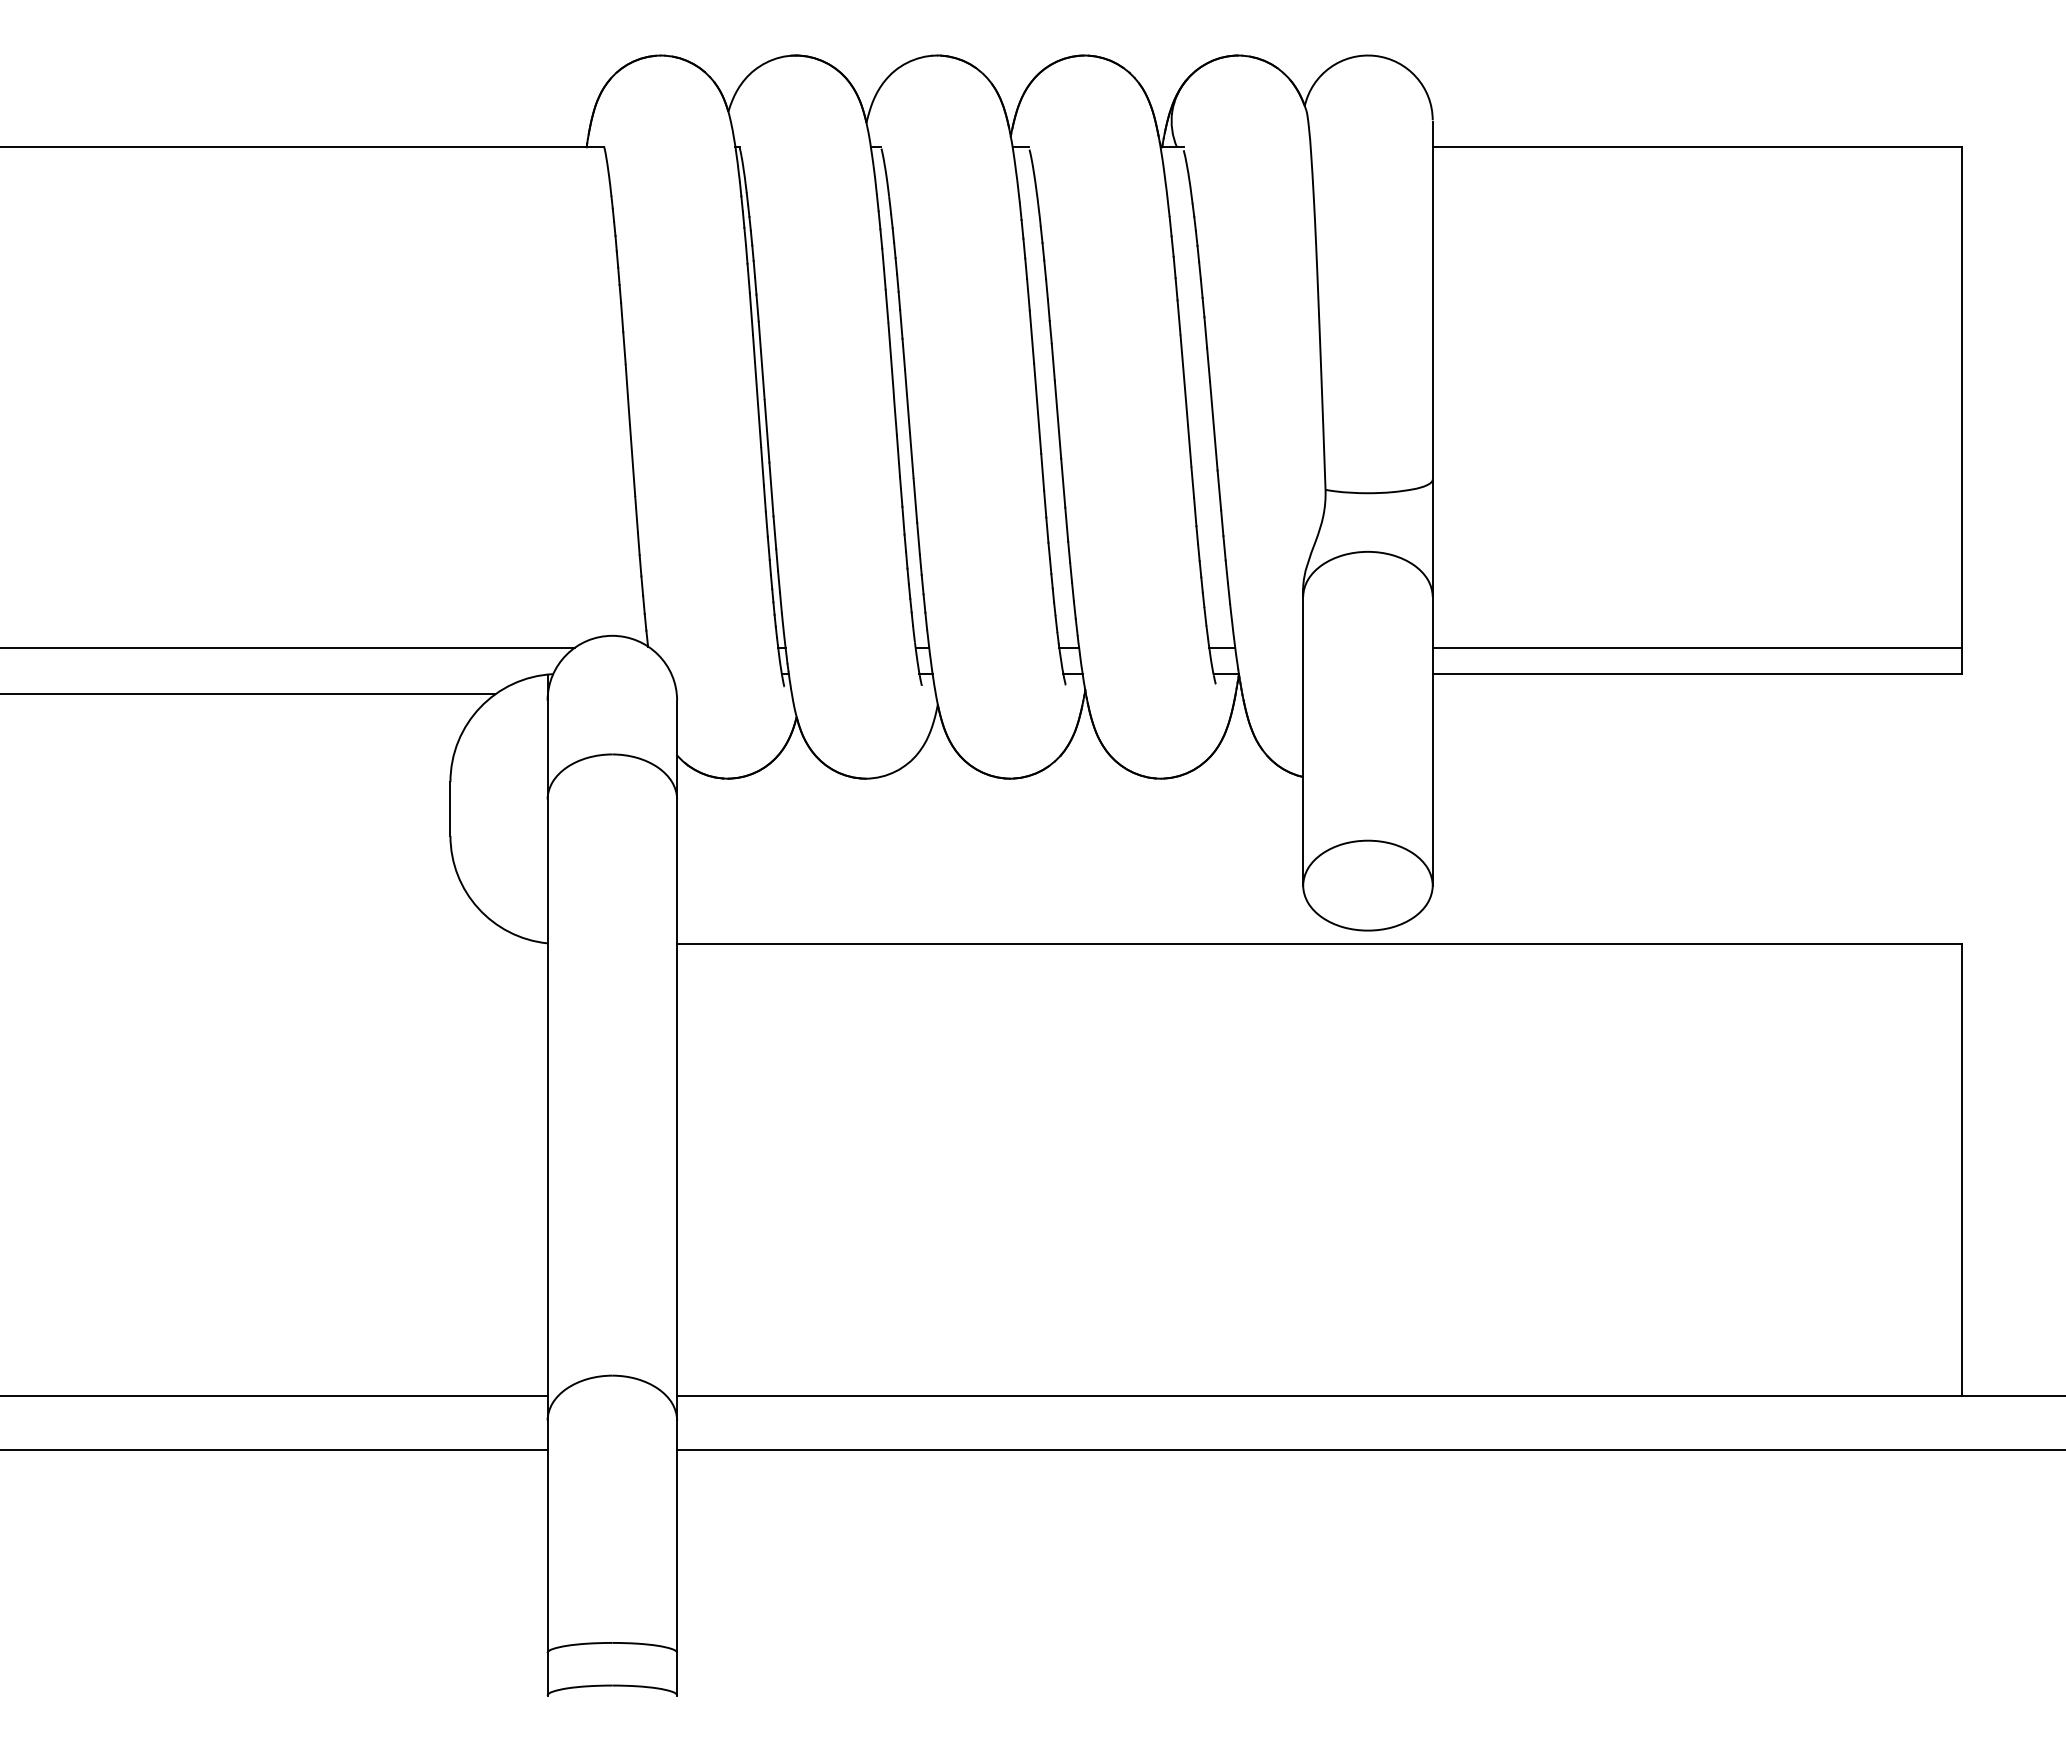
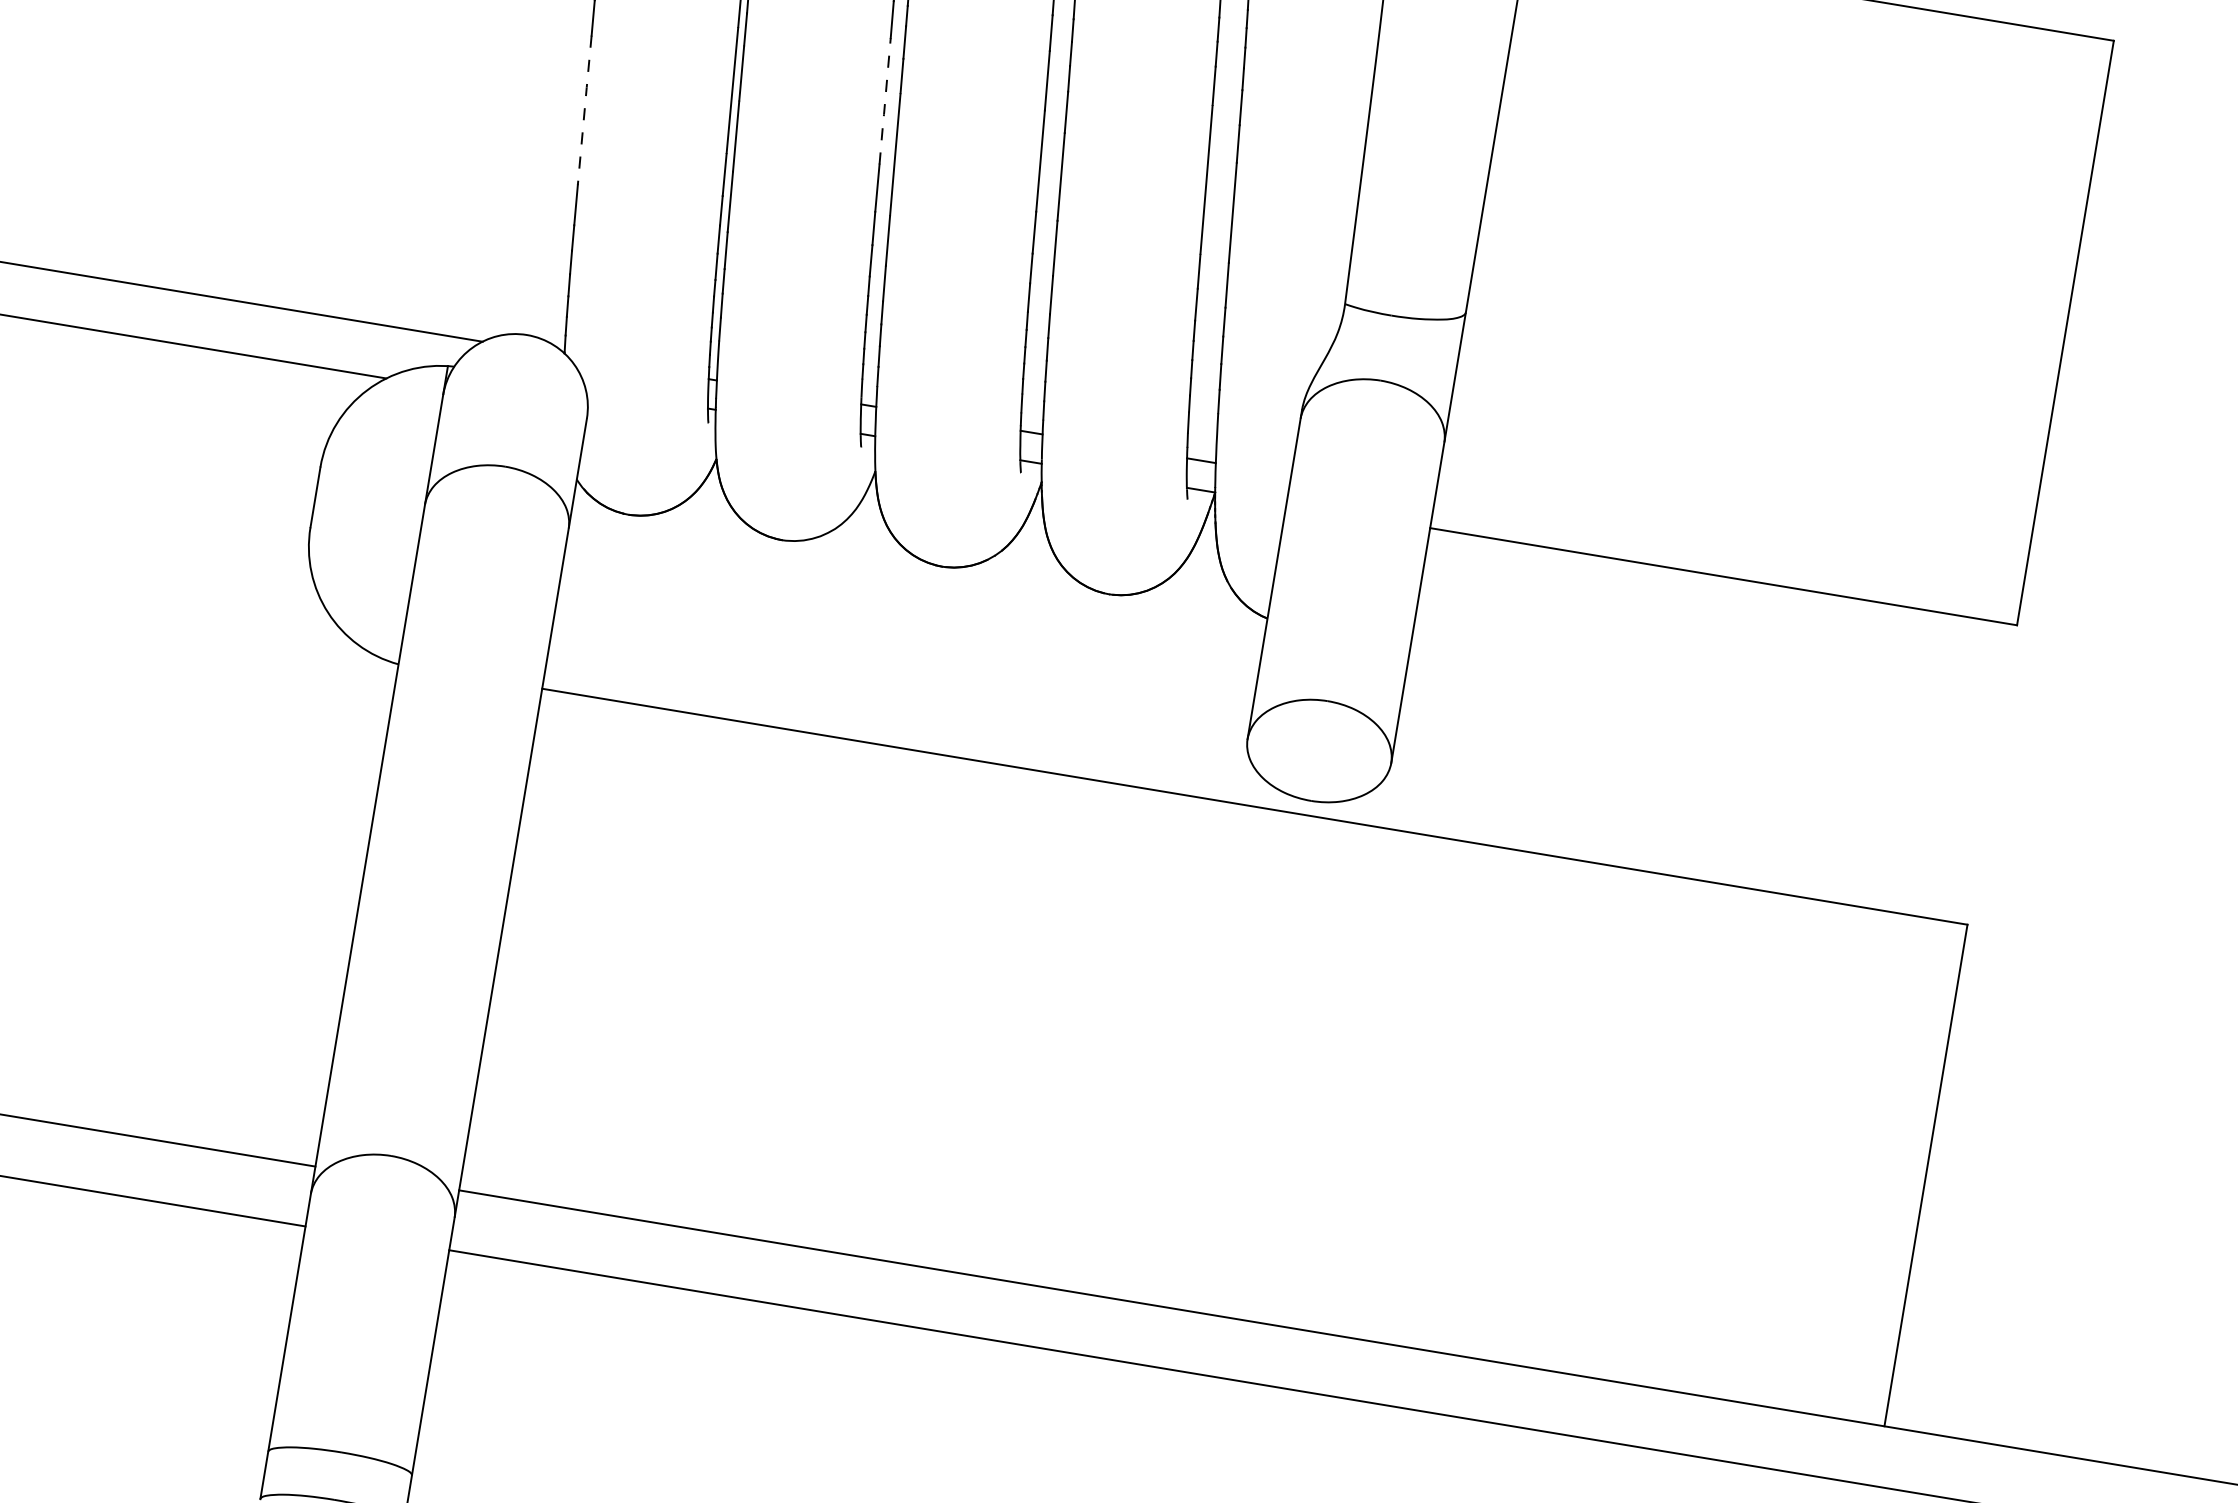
line: (892, 379) -> (884, 102), solid -> dashed
line: (630, 429) -> (584, 109), solid -> dashed
line: (1696, 648) -> (1727, 548), removed

